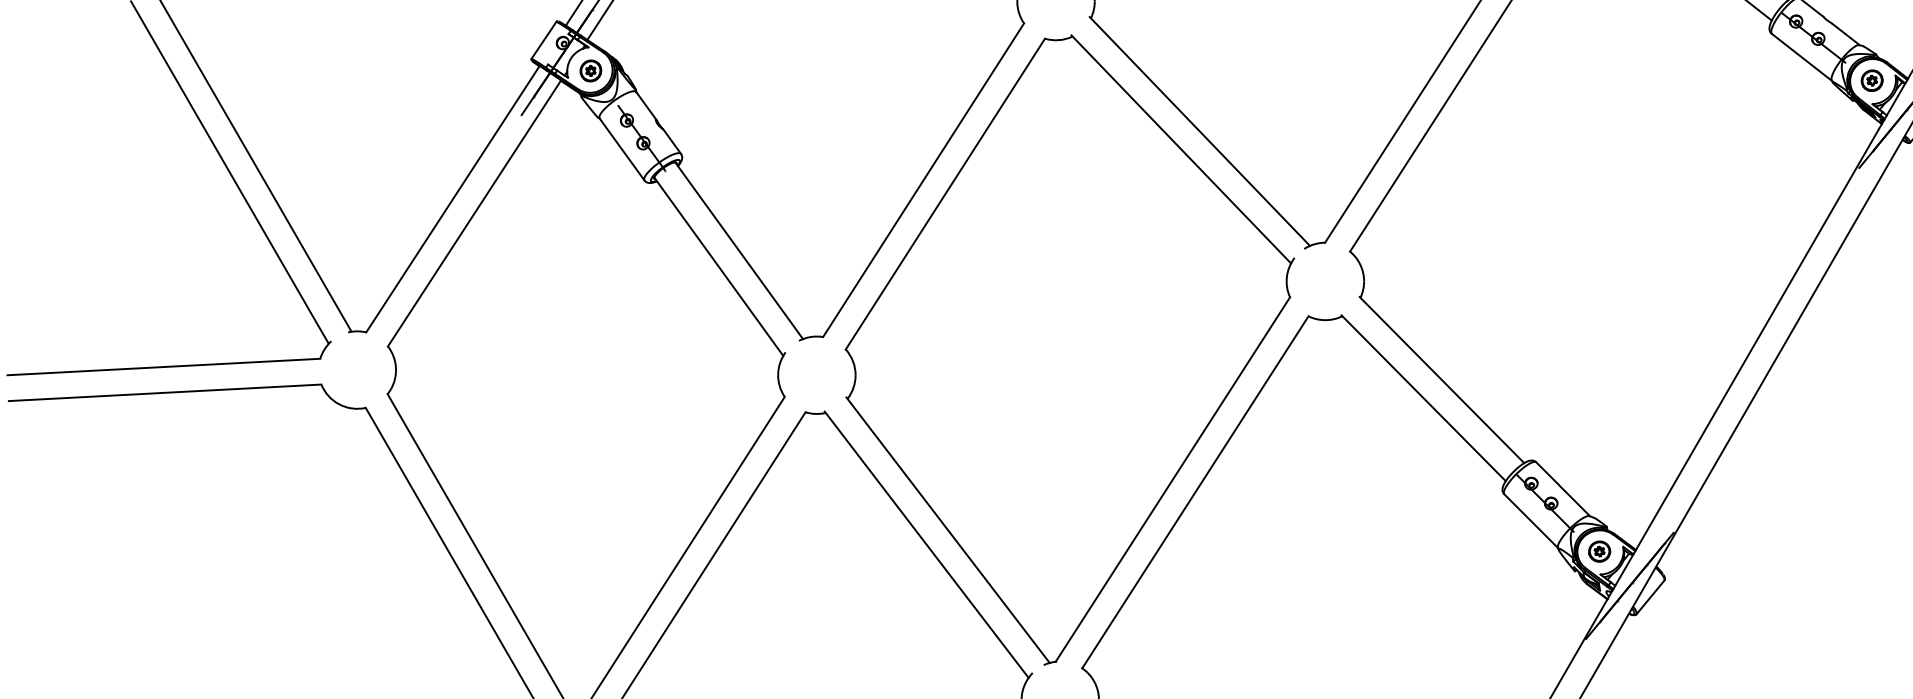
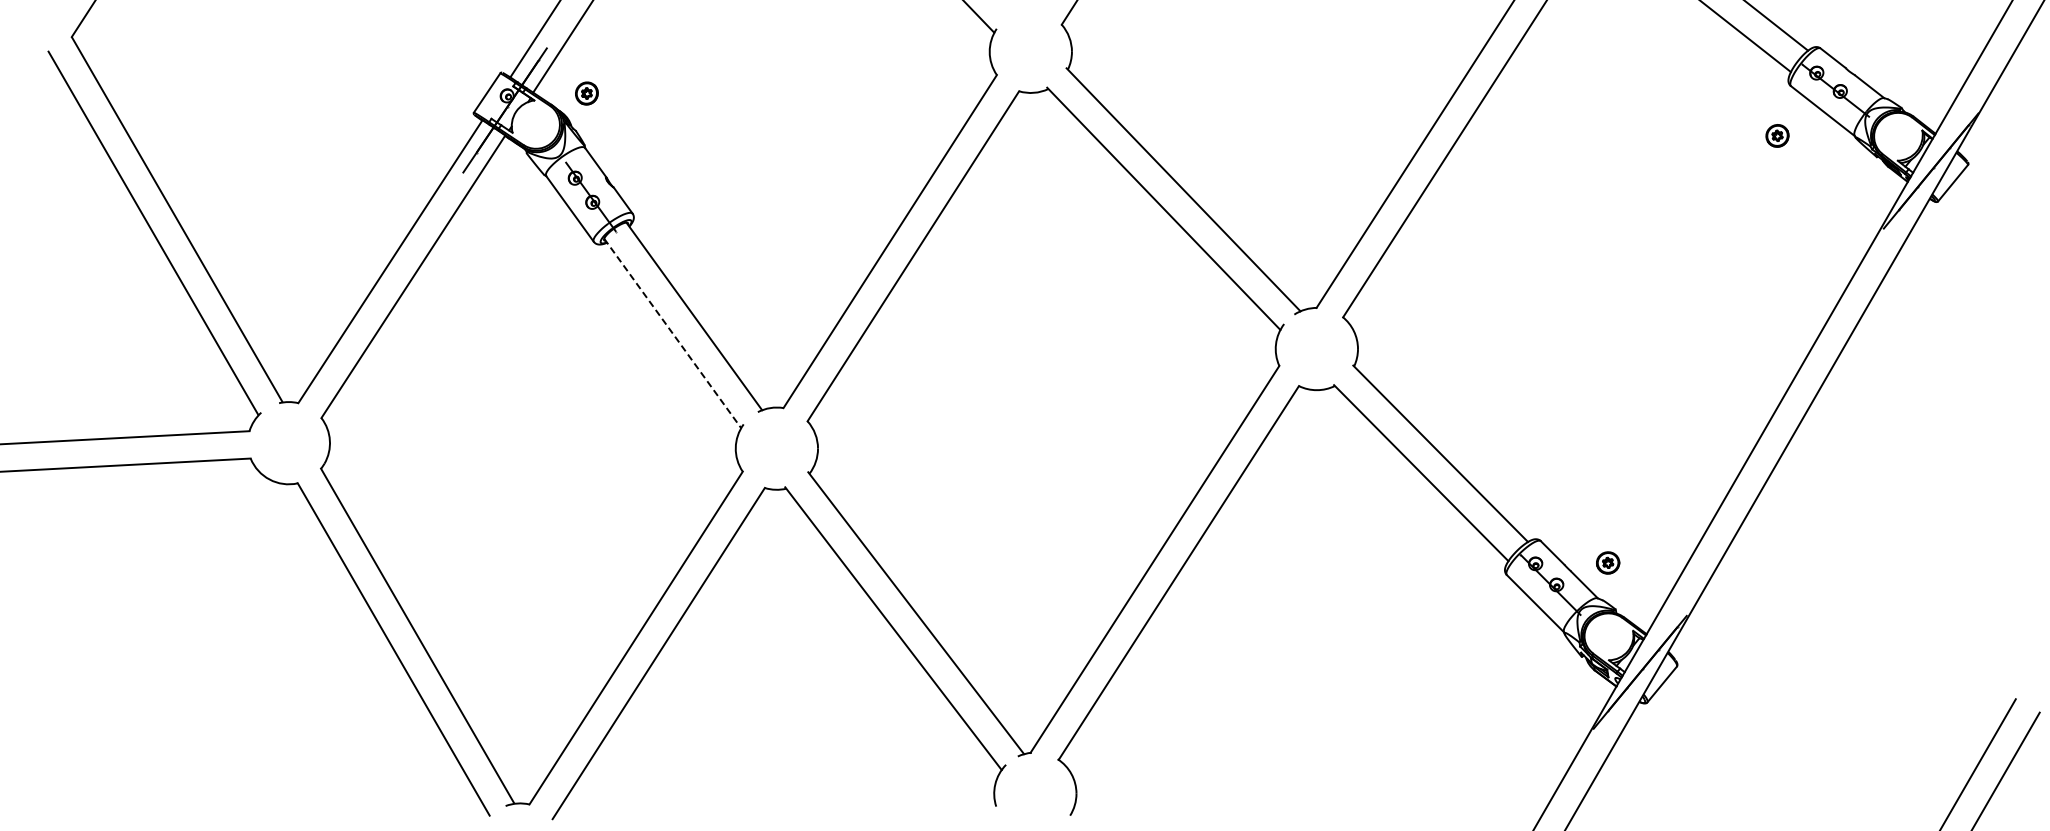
part: (590, 70) -> (586, 93), moved
part: (1872, 80) -> (1777, 135), moved
line: (718, 266) -> (672, 333), solid -> dashed
part: (1600, 551) -> (1608, 562), moved

